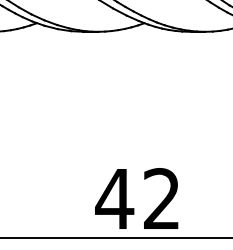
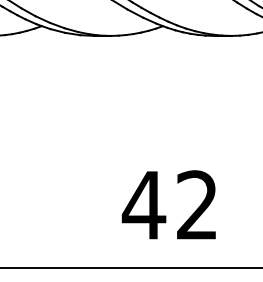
text: (136, 198) -> (168, 204), moved

